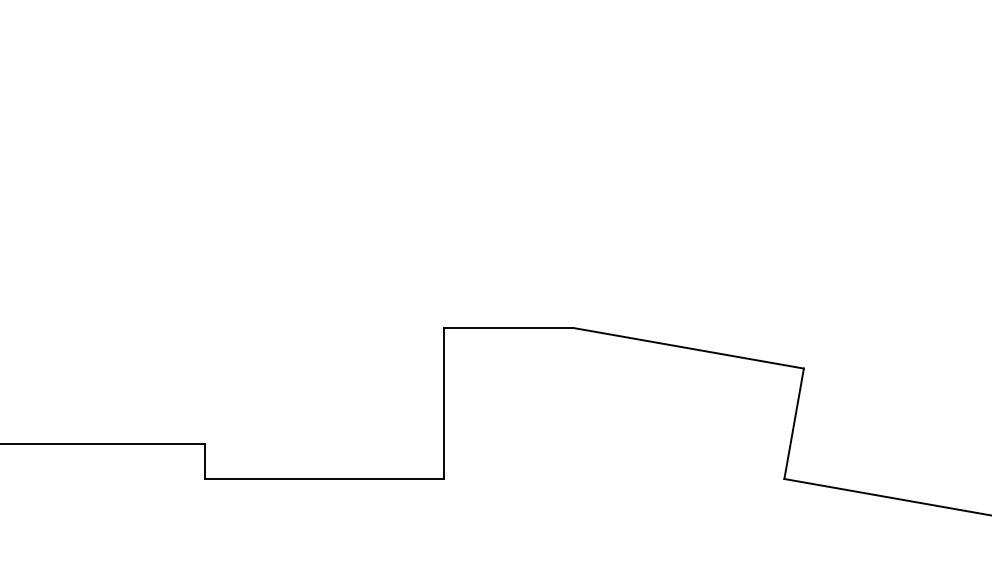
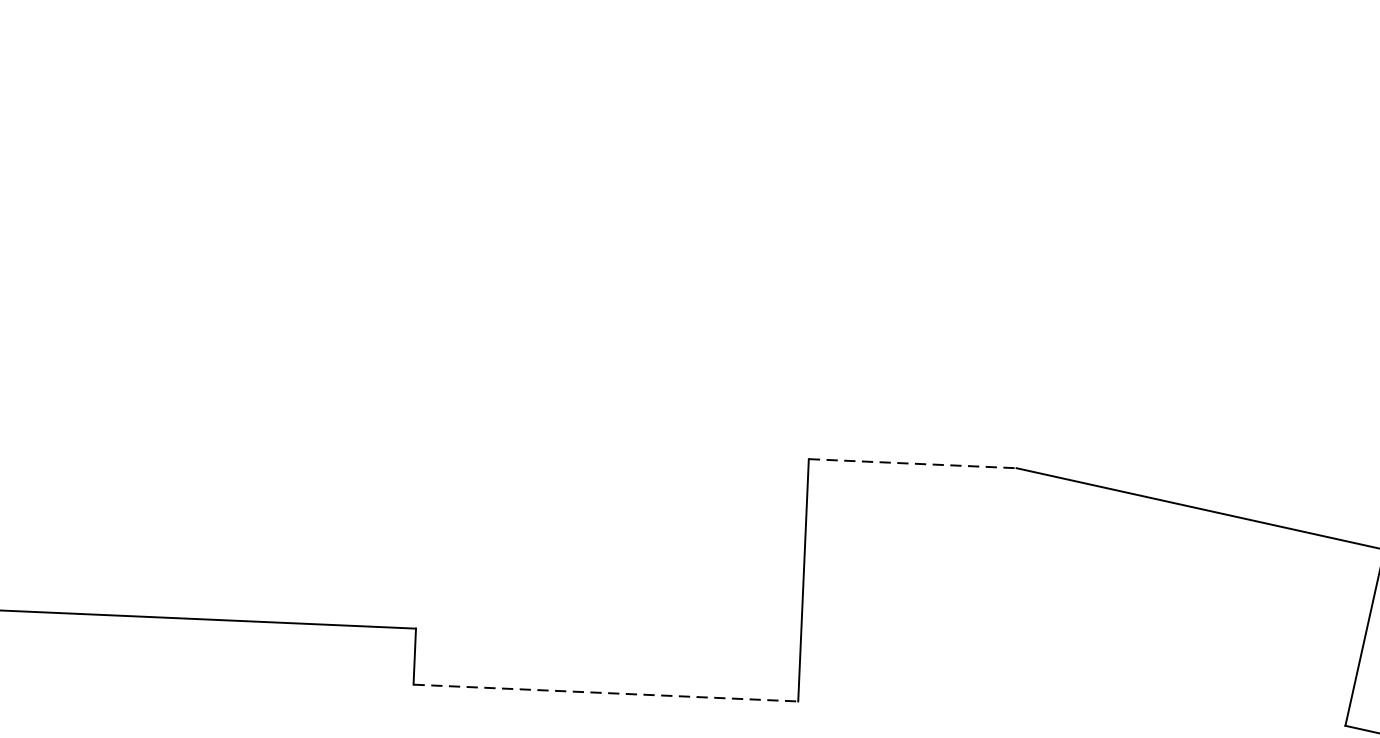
line: (508, 327) -> (912, 462), solid -> dashed
line: (324, 478) -> (606, 692), solid -> dashed

